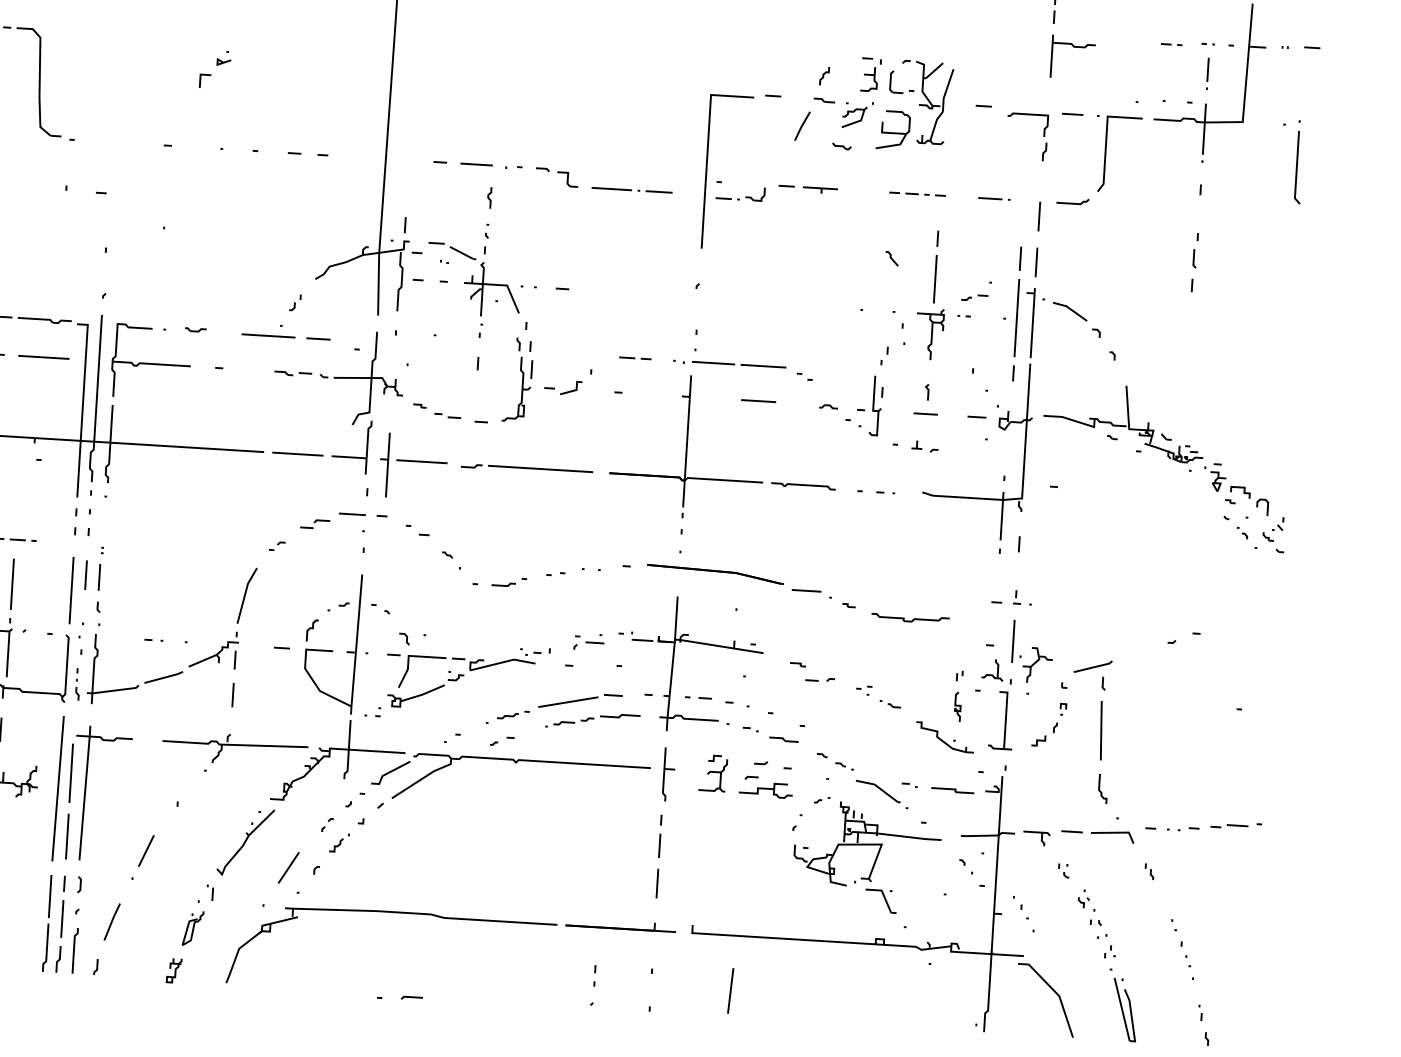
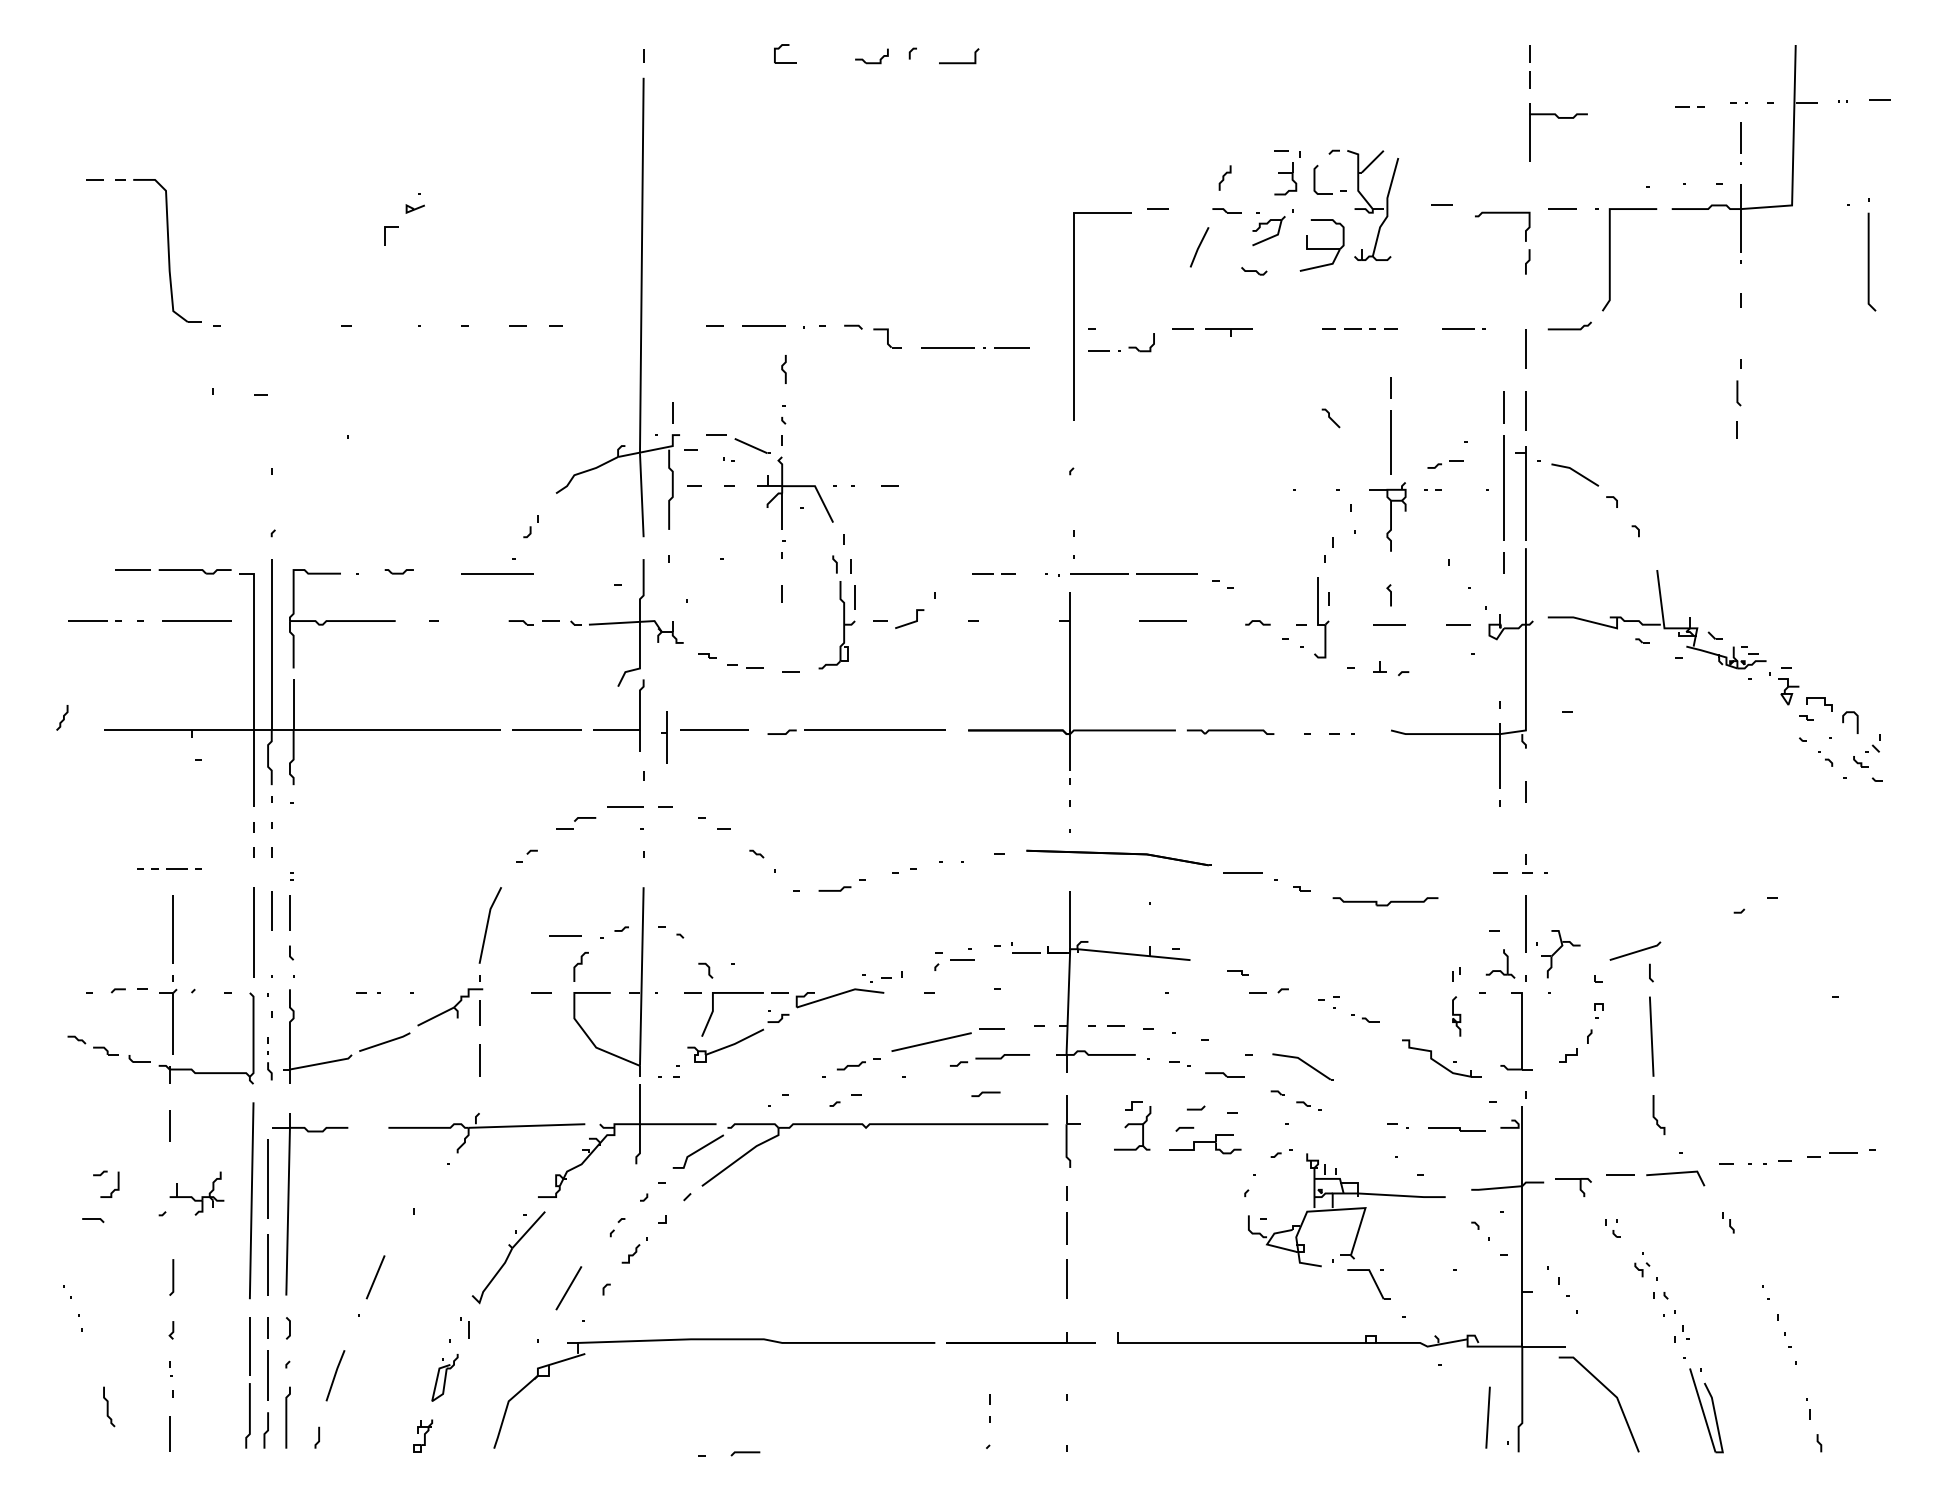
line: (318, 338) -> (565, 935), moved
part: (383, 464) -> (663, 737), size x0.6
line: (563, 722) -> (985, 1093), moved
part: (877, 791) -> (1302, 1066), moved
line: (730, 990) -> (1487, 1417), moved

